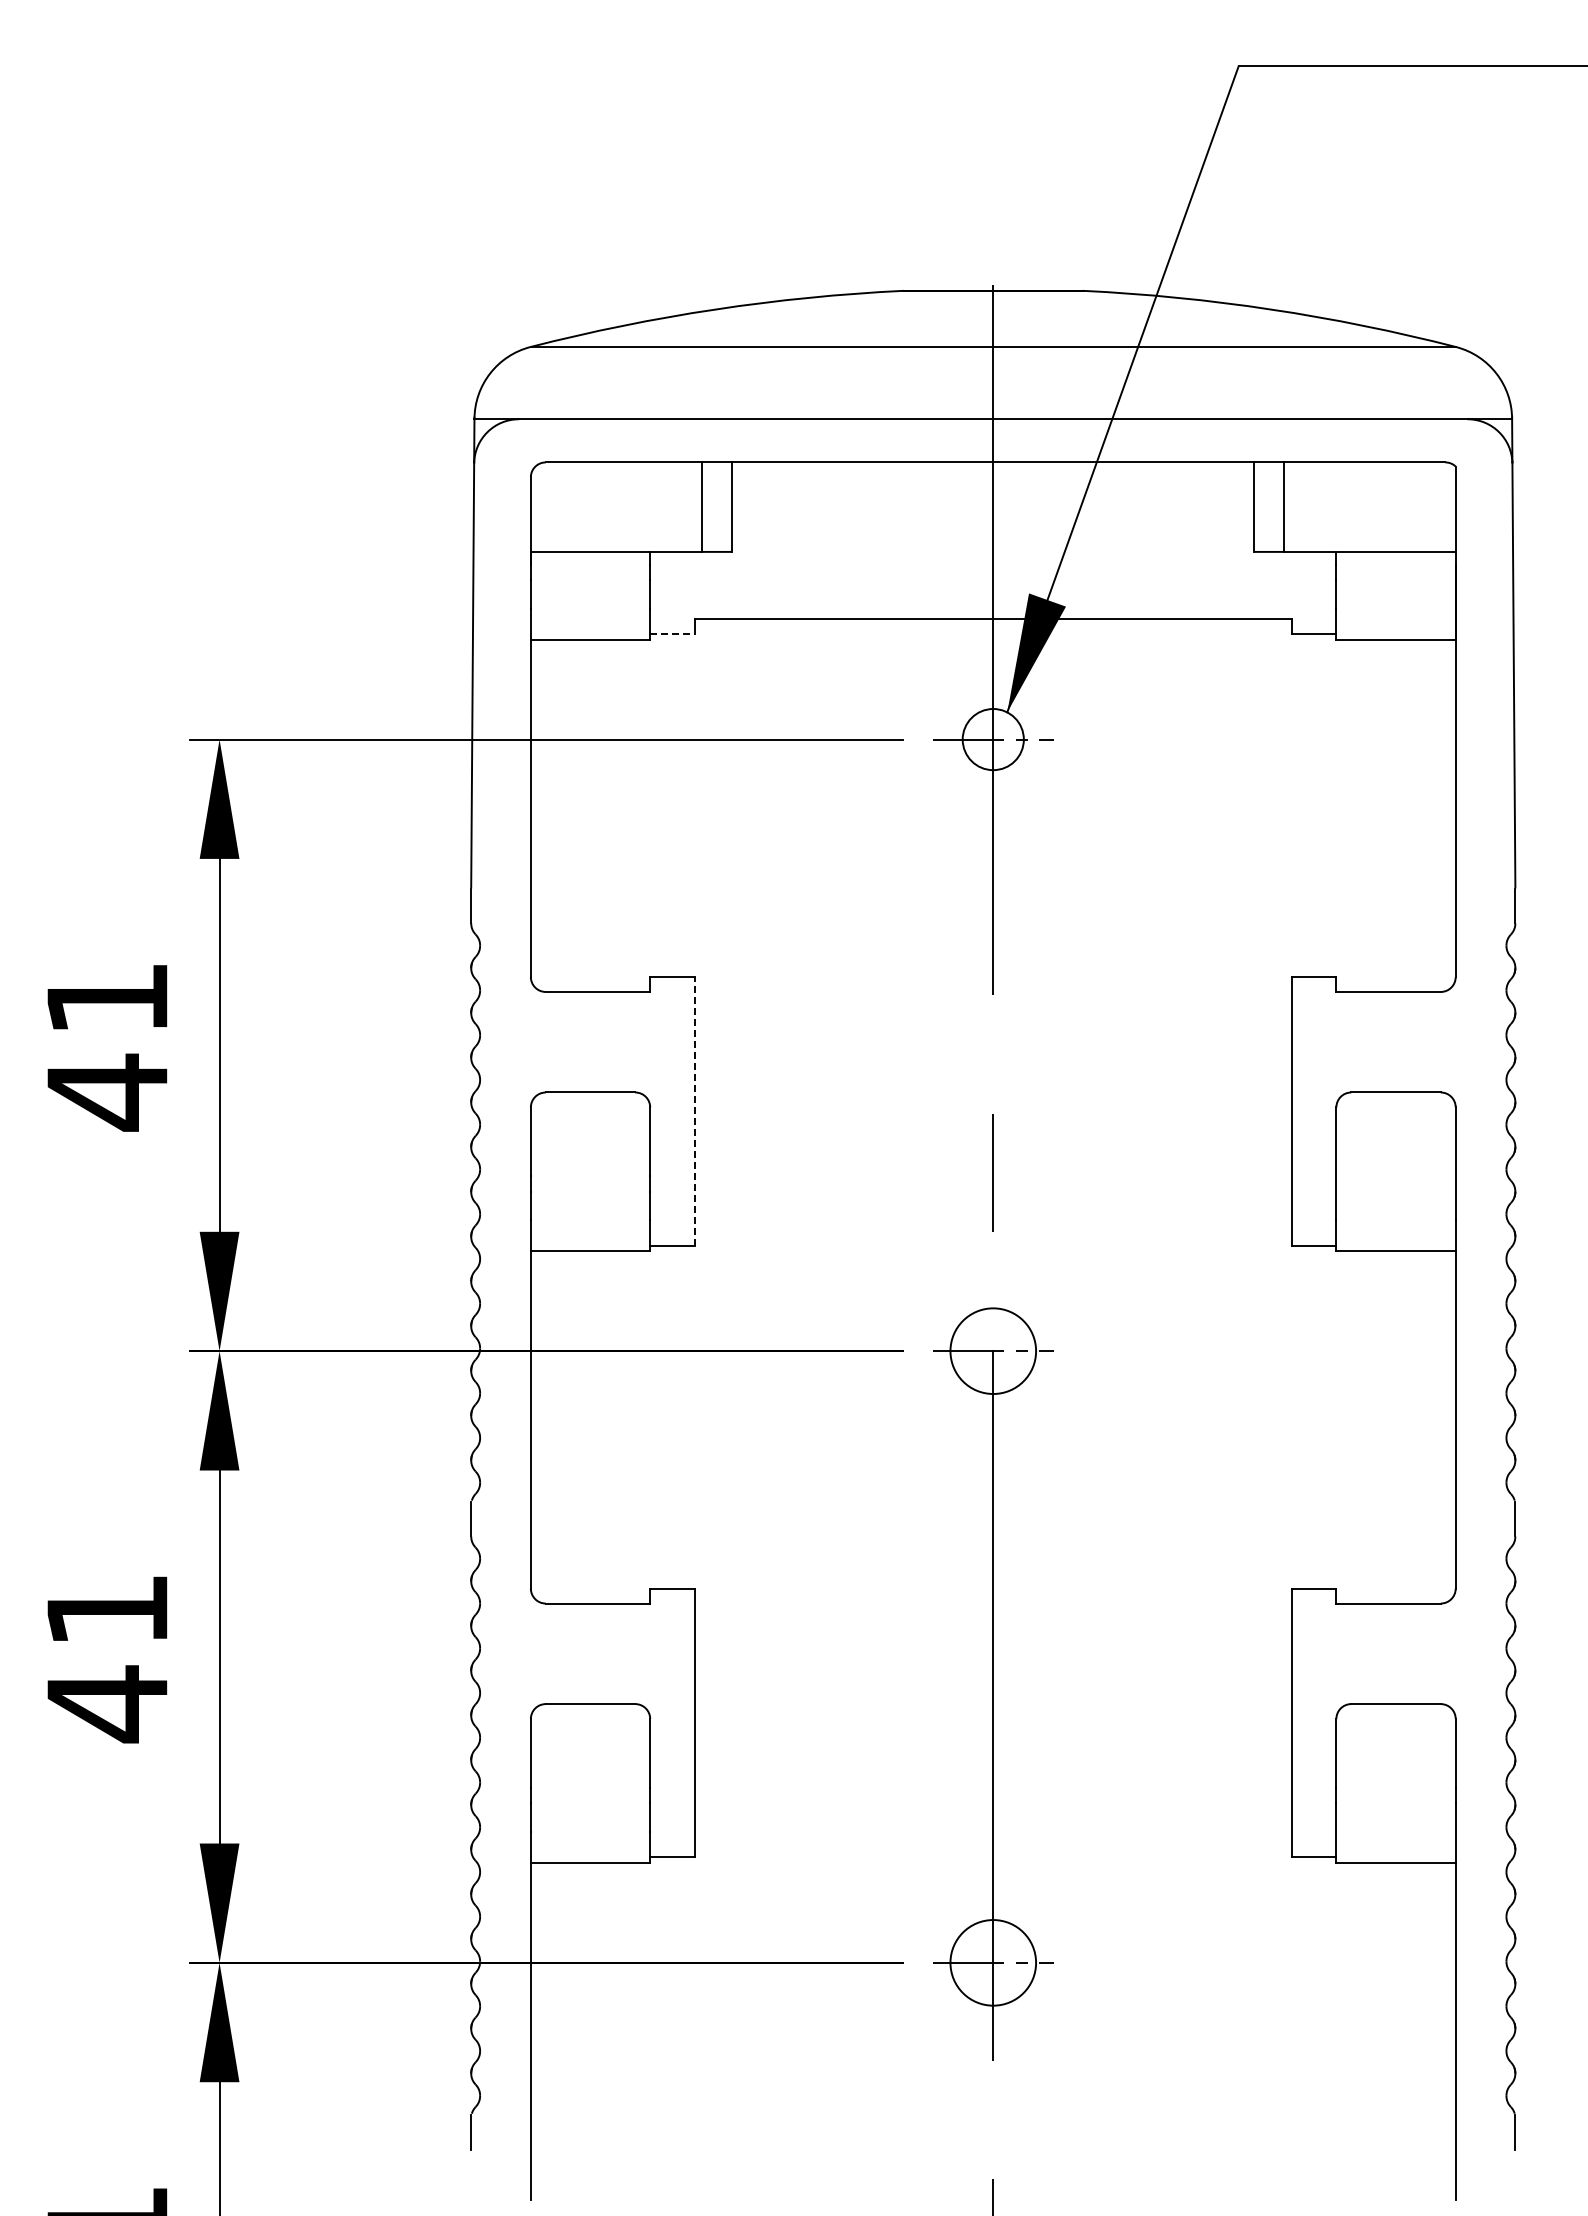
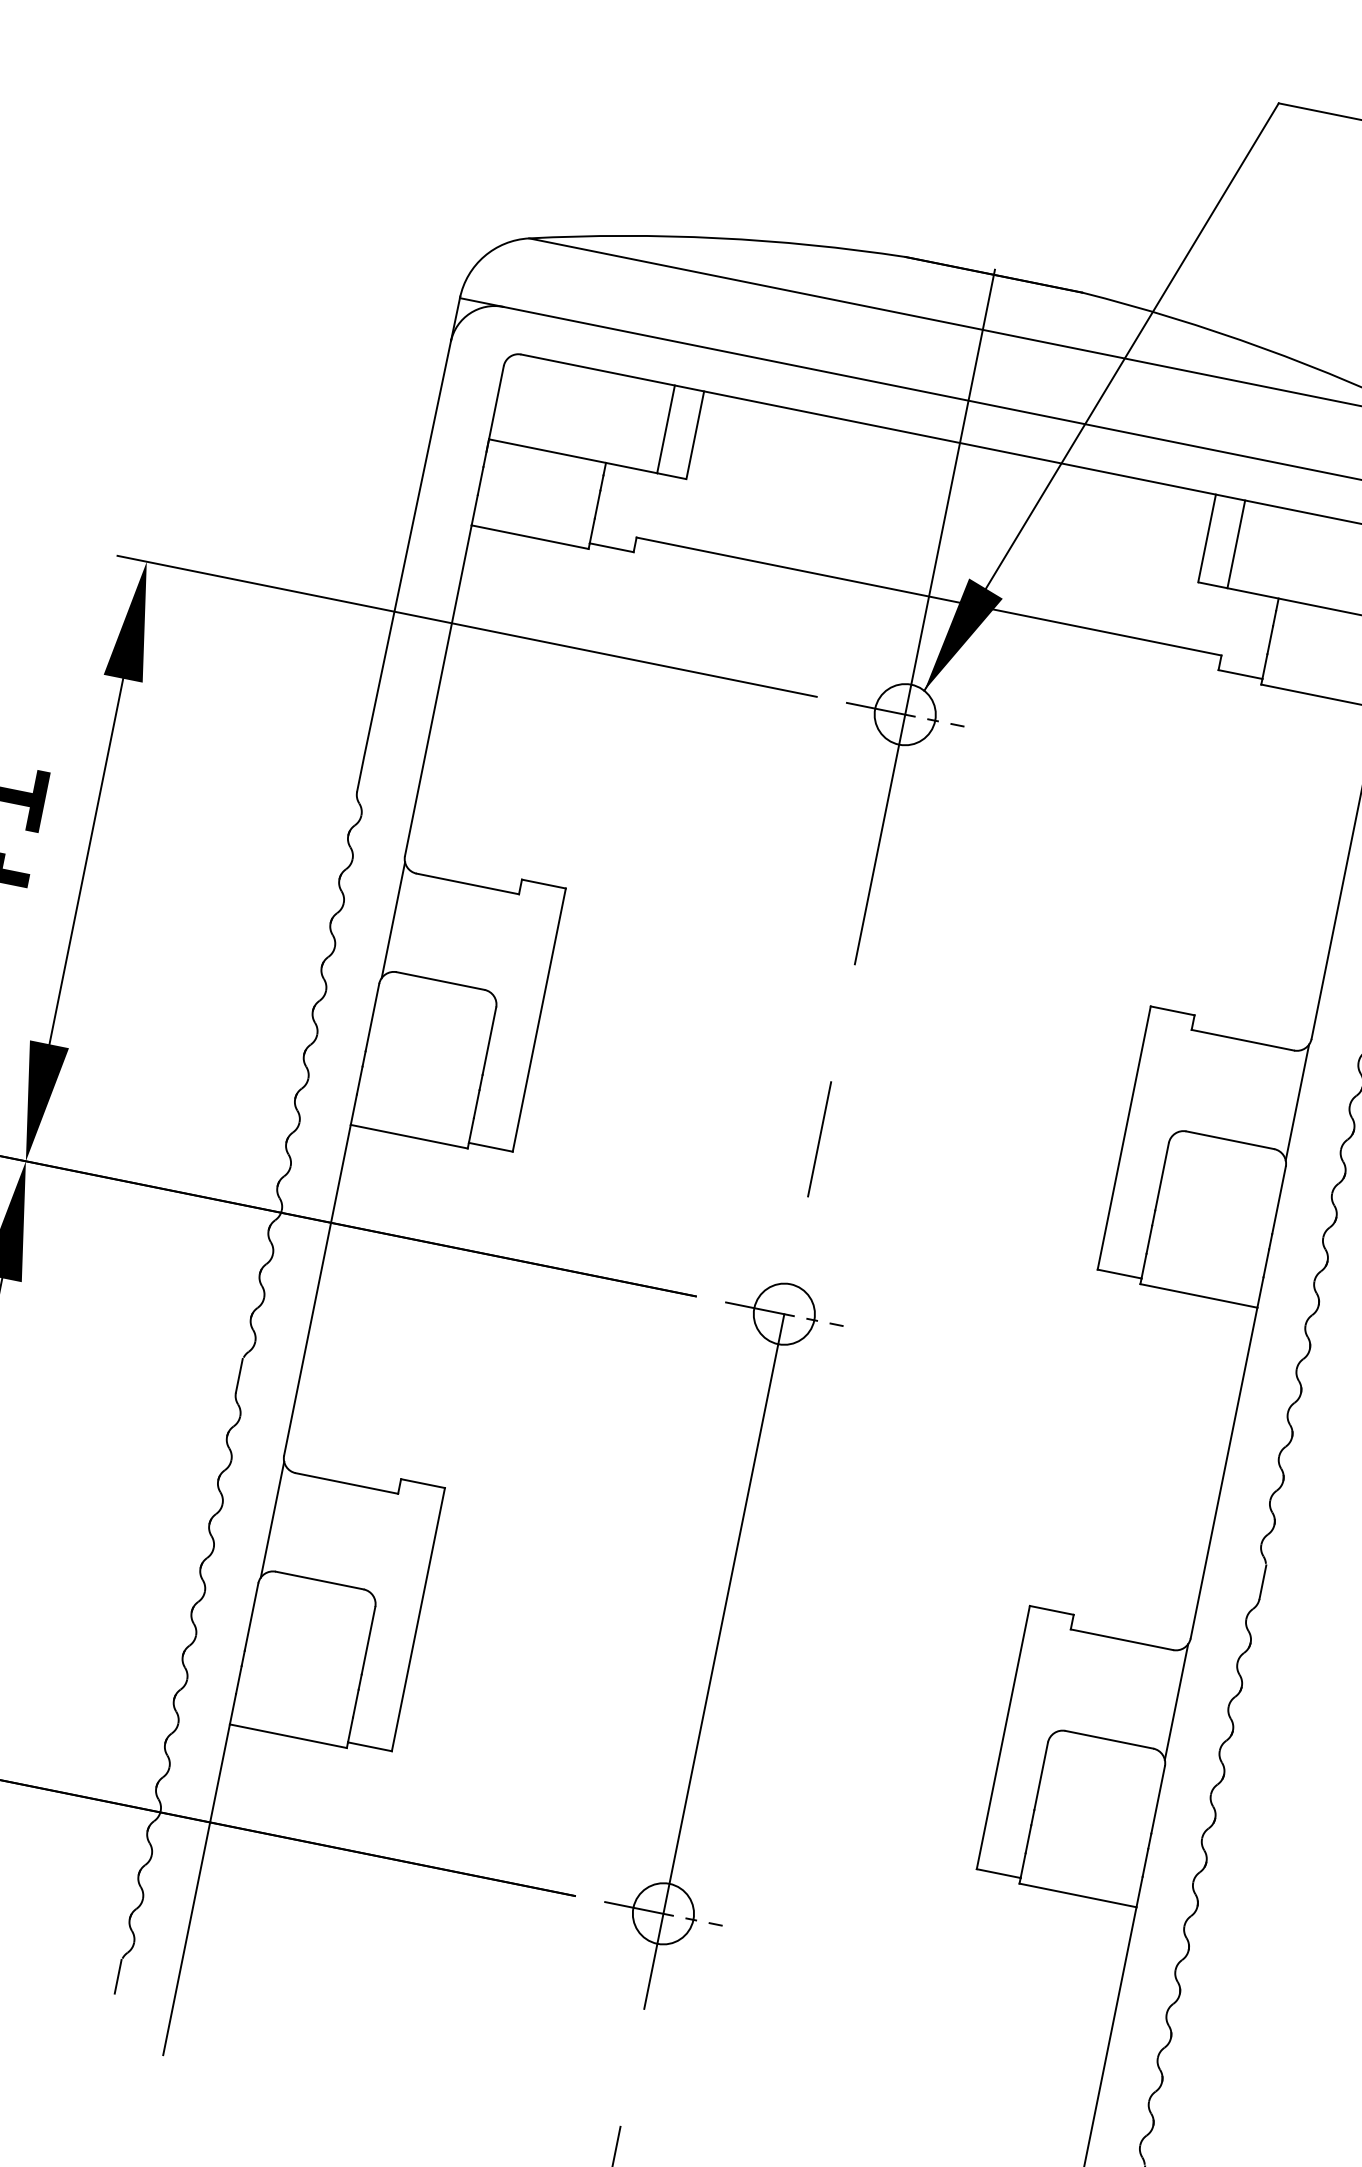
line: (673, 633) -> (612, 547), dashed -> solid
line: (532, 1042) -> (393, 920), added
line: (1454, 1042) -> (1297, 1102), added
line: (694, 1110) -> (539, 1019), dashed -> solid
circle: (992, 1350) -> (783, 1313), size x0.71
line: (532, 1653) -> (272, 1519), added
line: (1454, 1653) -> (1176, 1701), added
circle: (992, 1962) -> (662, 1913), size x0.71

